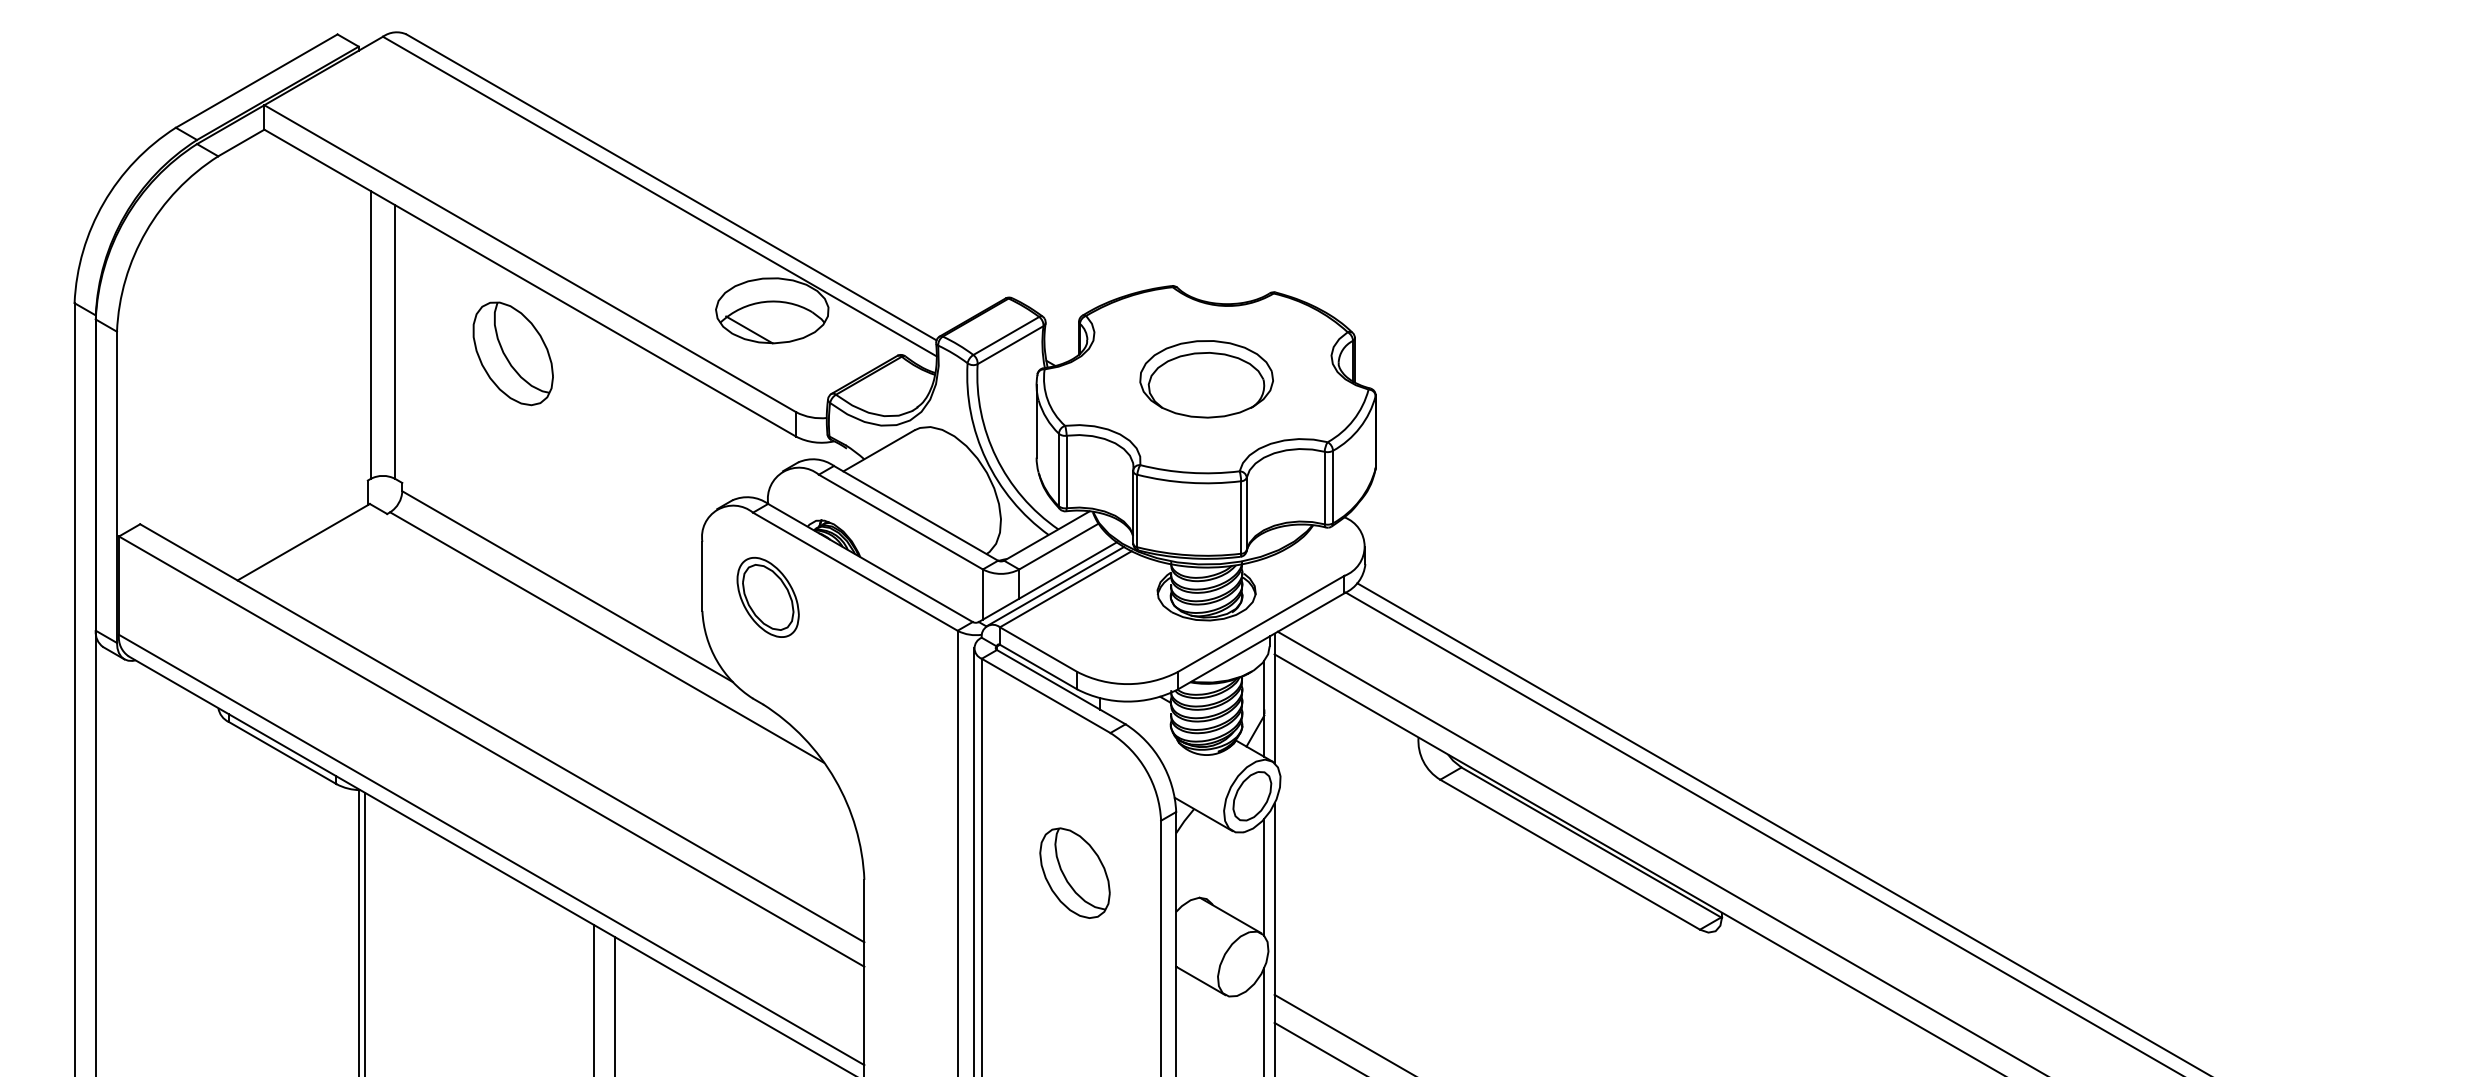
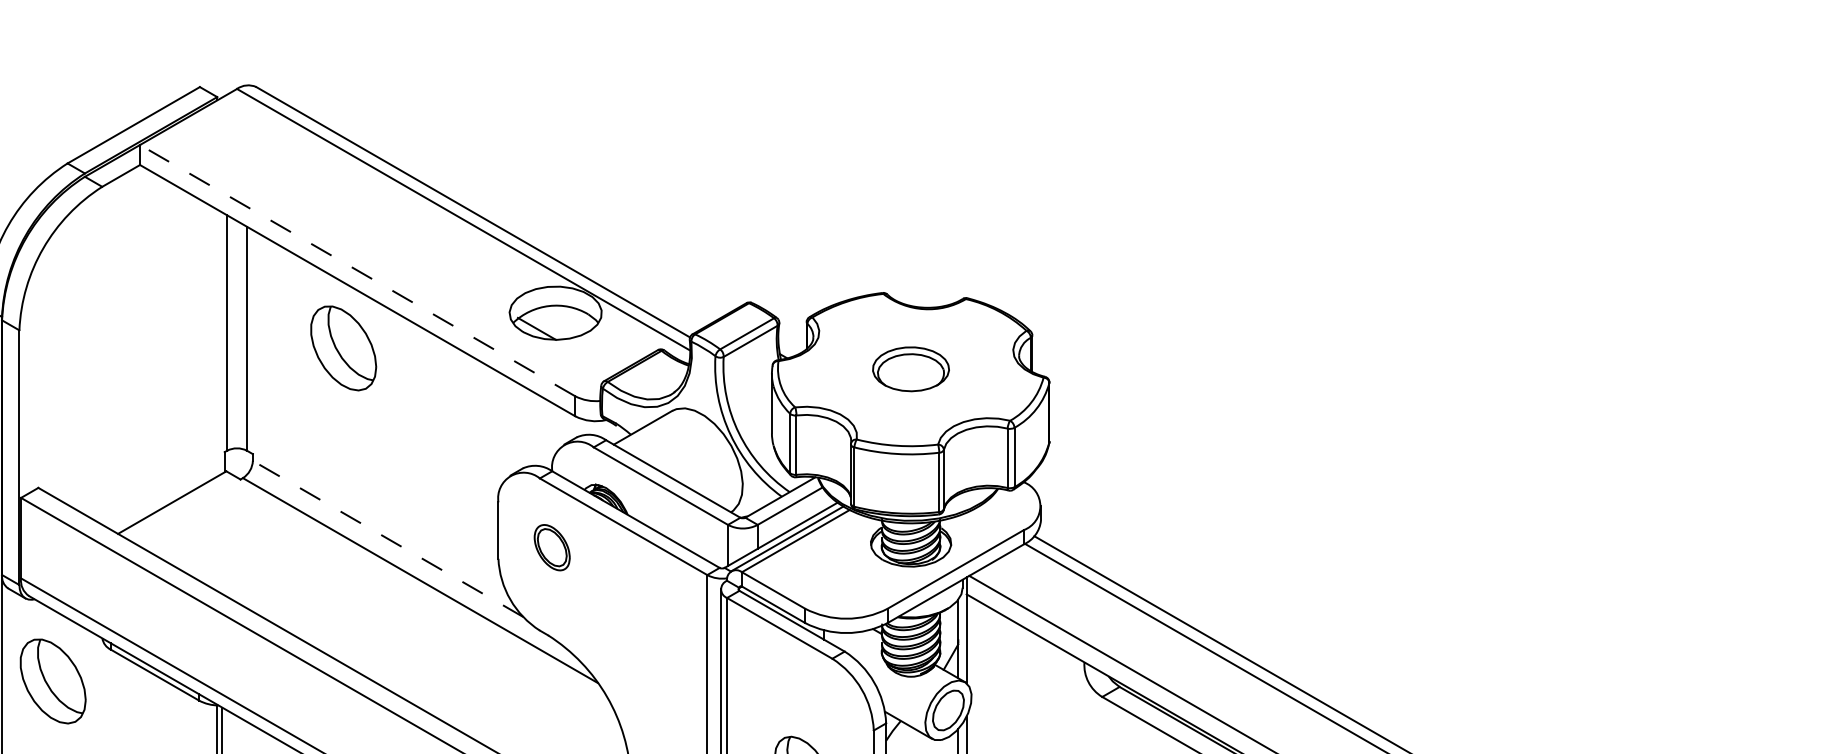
line: (530, 258) -> (357, 270), solid -> dashed
part: (1206, 379) -> (910, 369), size x0.7
line: (567, 586) -> (388, 538), solid -> dashed
part: (767, 596) -> (551, 547), size x0.7
part: (157, 760) -> (52, 681), added

